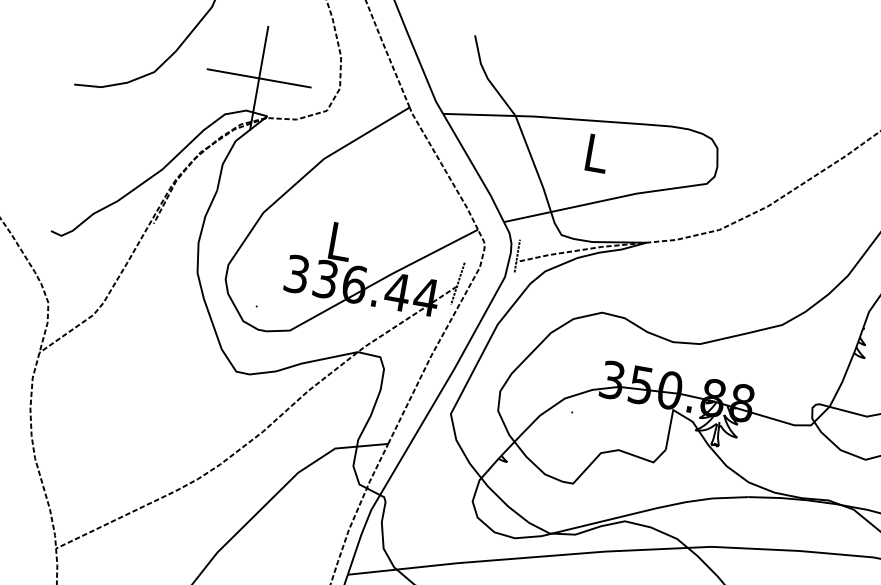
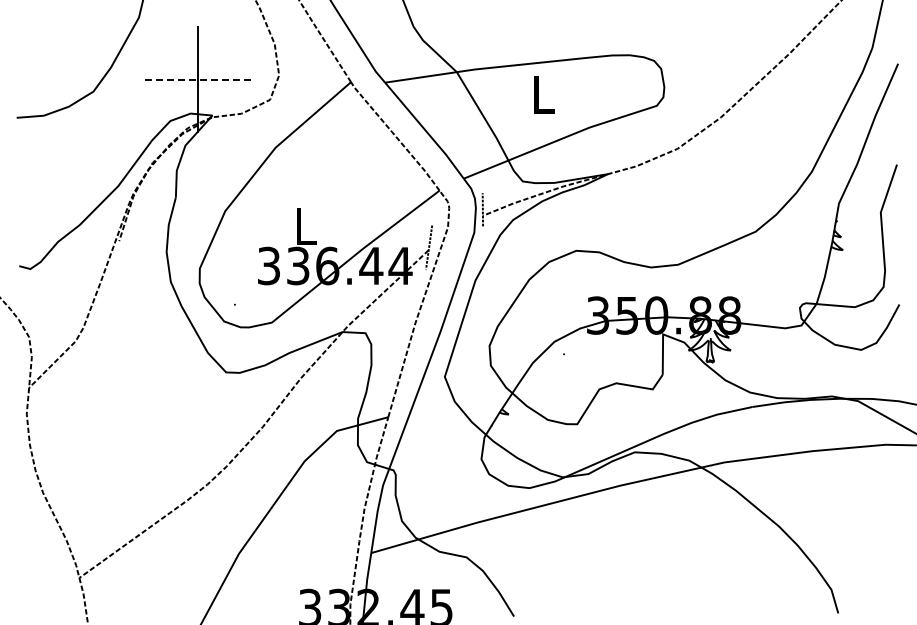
line: (259, 78) -> (198, 79), solid -> dashed

